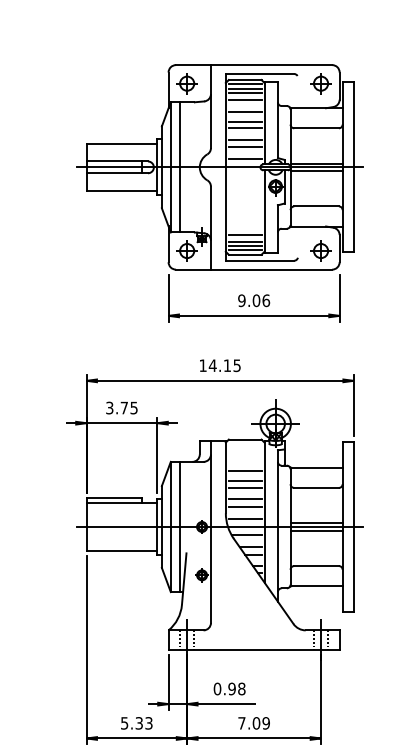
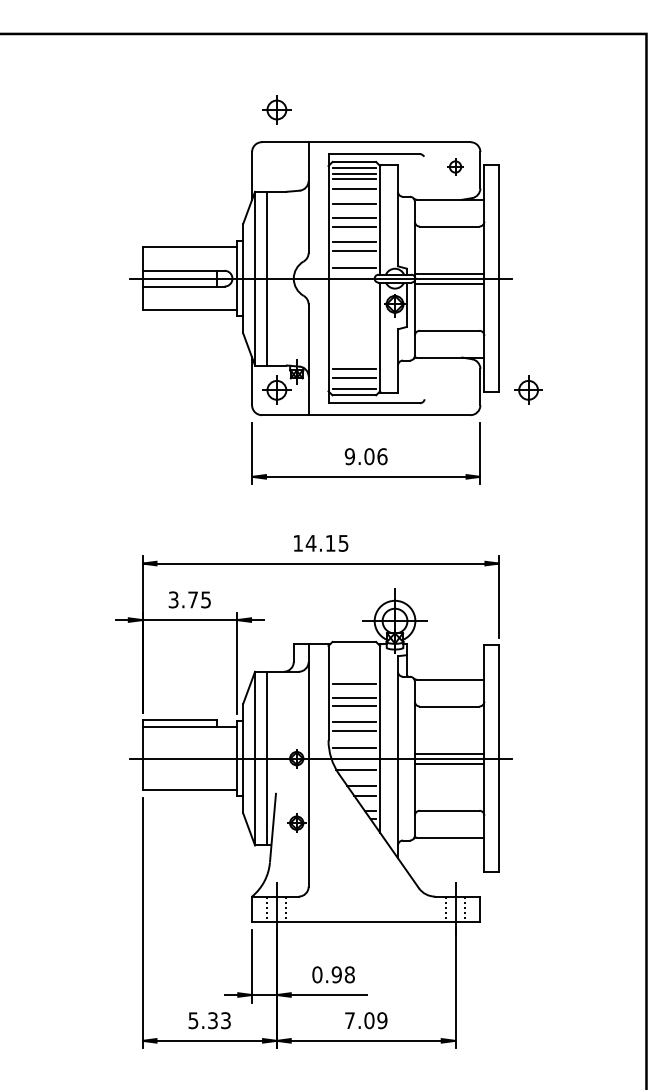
part: (186, 83) -> (276, 109), moved
part: (320, 83) -> (455, 166), size x0.6
line: (245, 245) -> (354, 383), removed
part: (320, 250) -> (528, 389), moved

